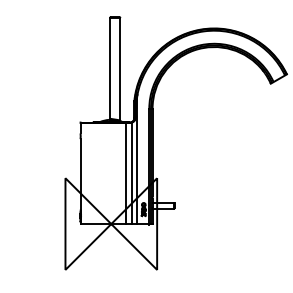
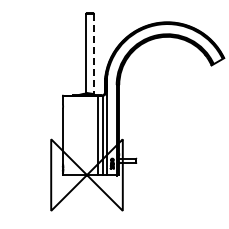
line: (120, 69) -> (94, 54), solid -> dashed

